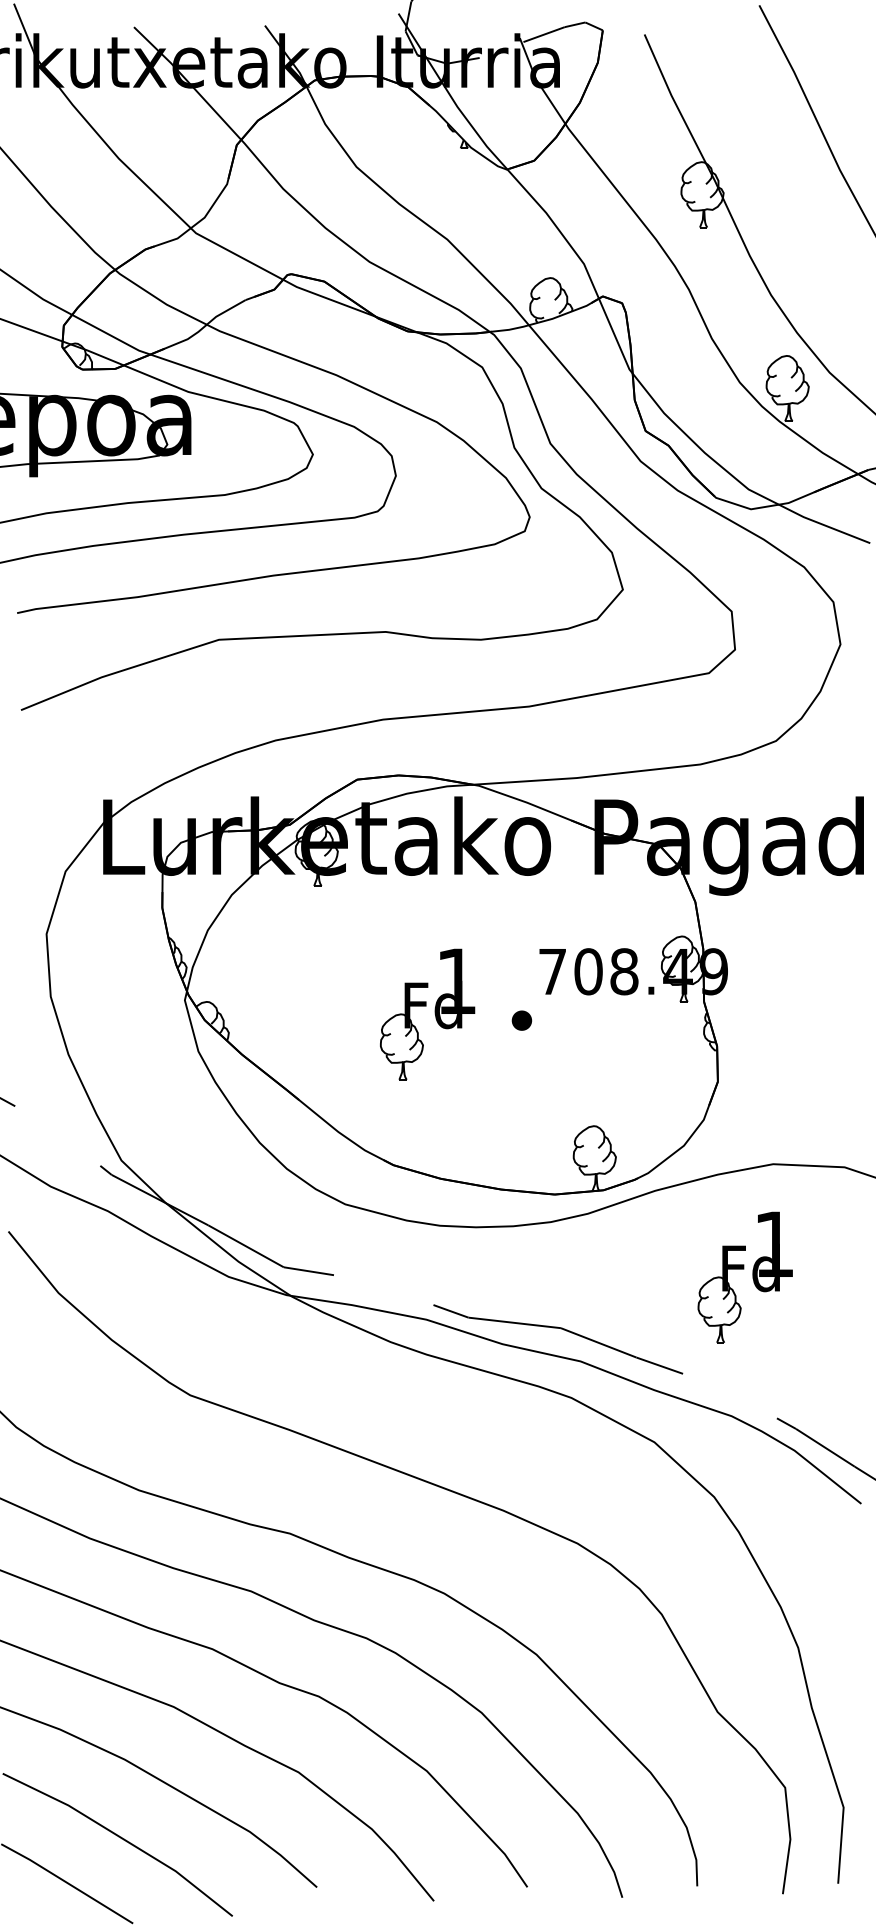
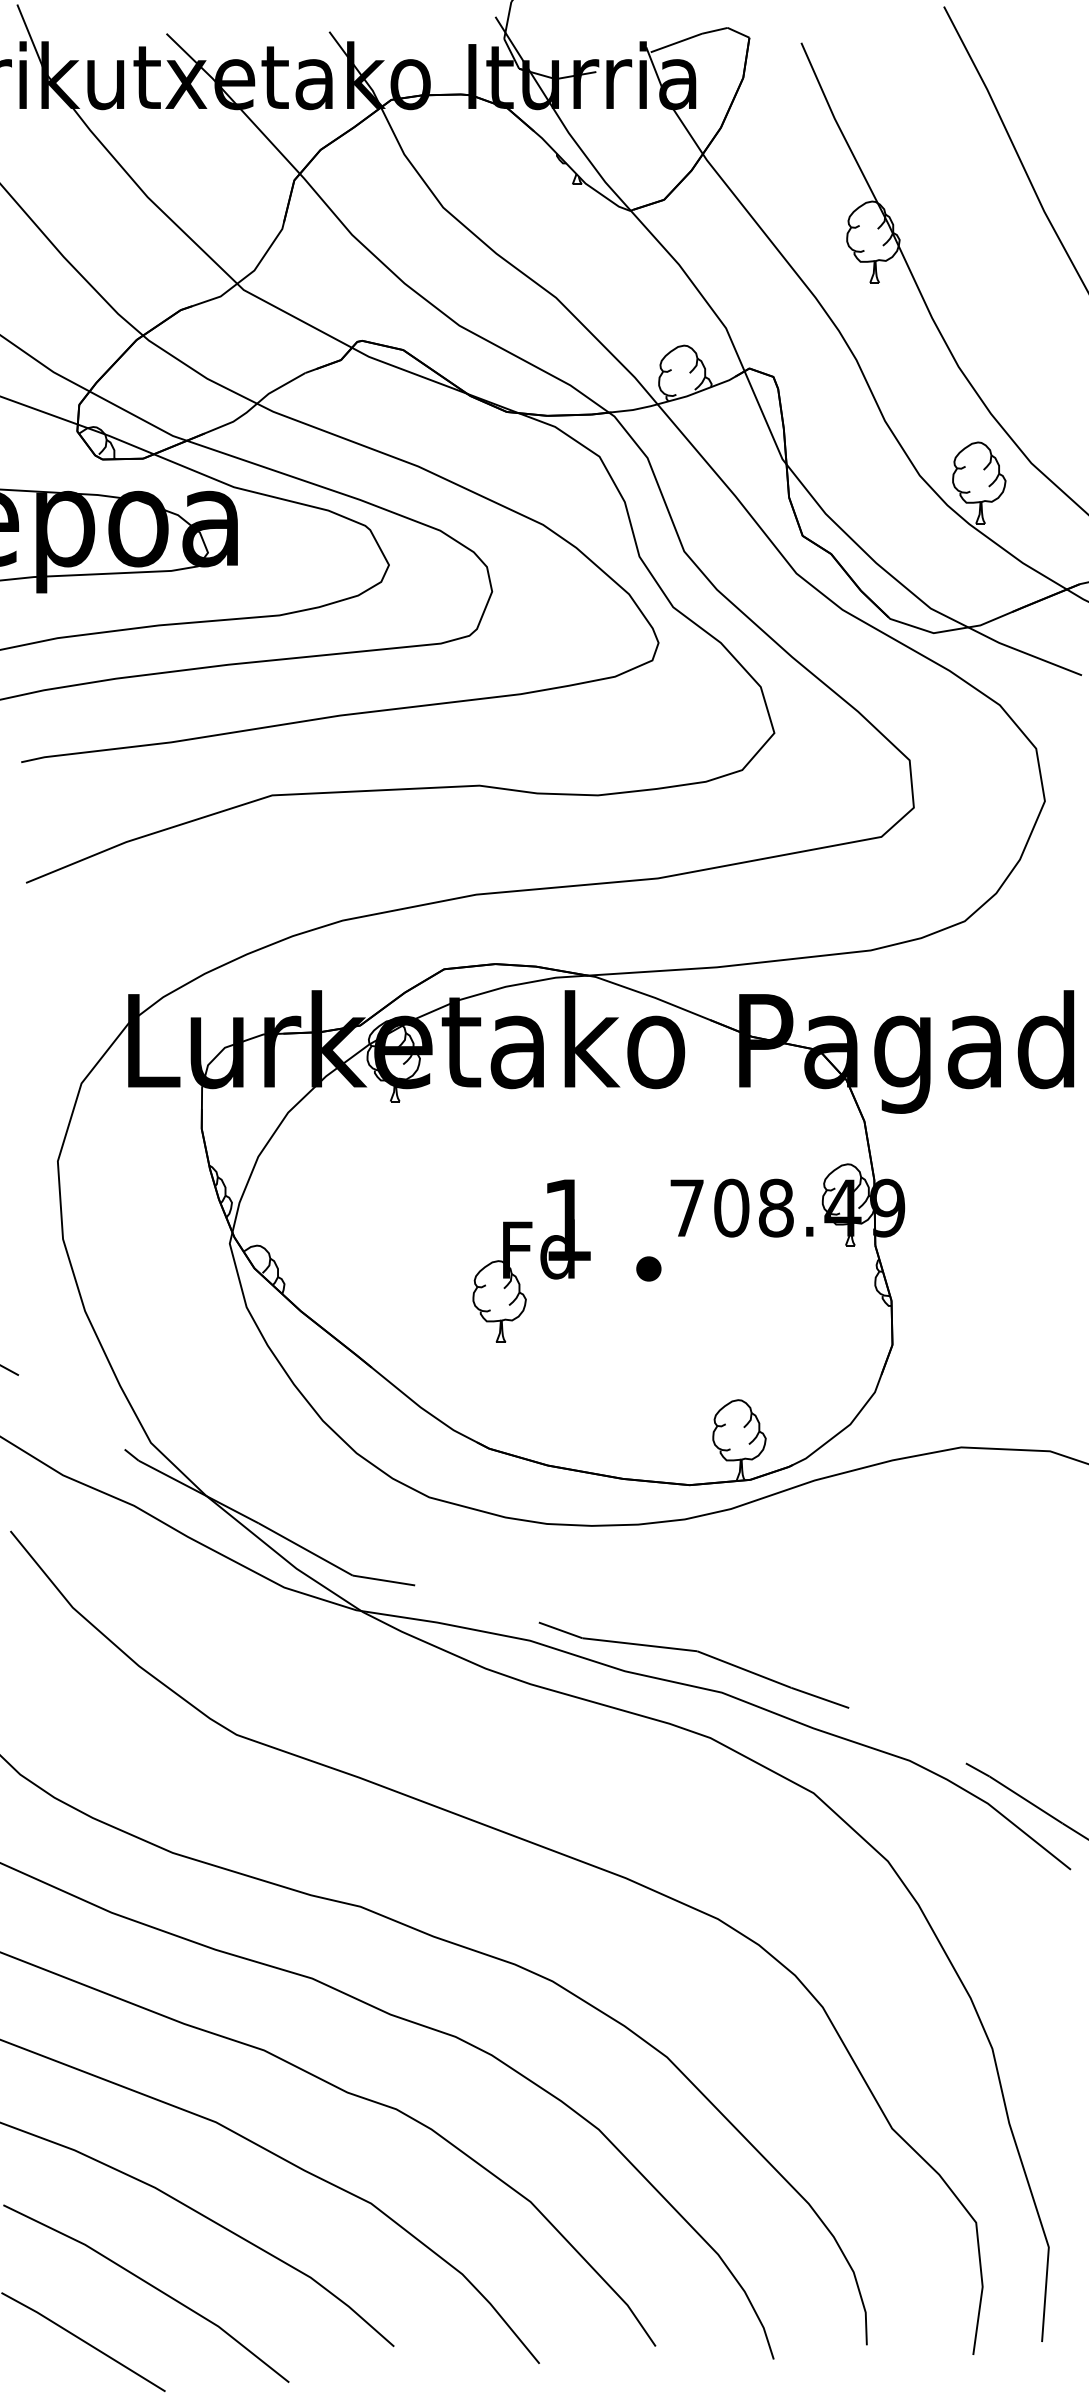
part: (752, 1276) -> (935, 1587), removed

